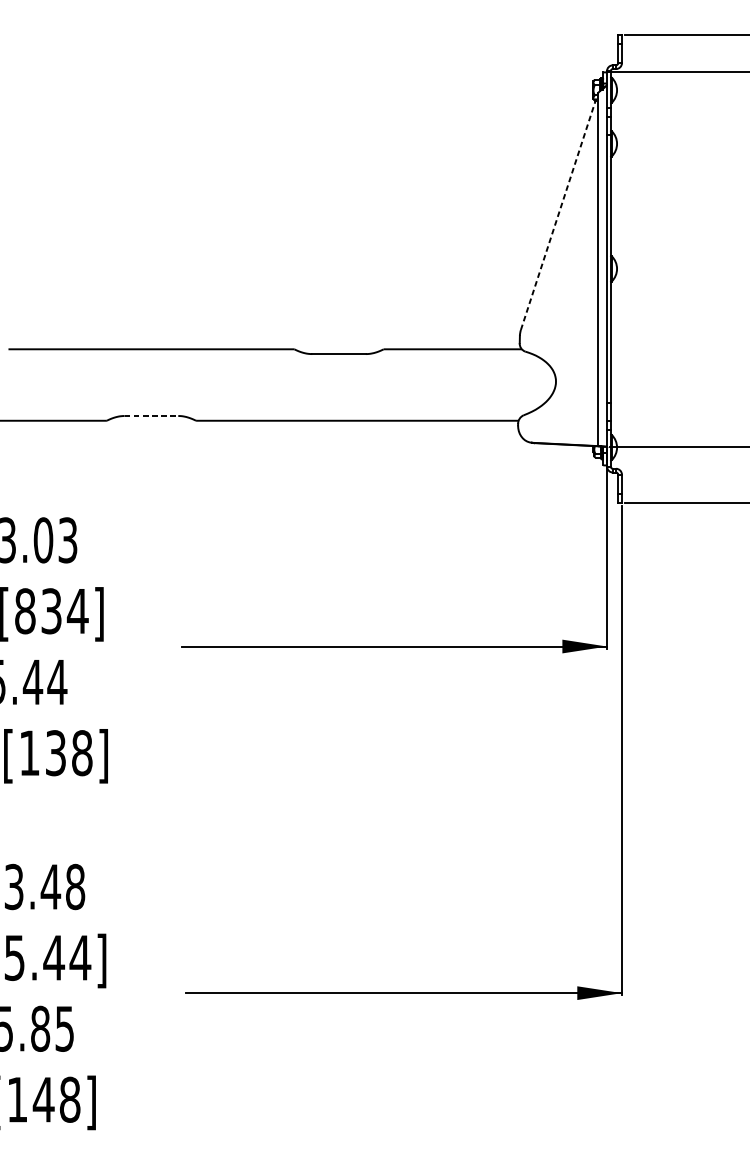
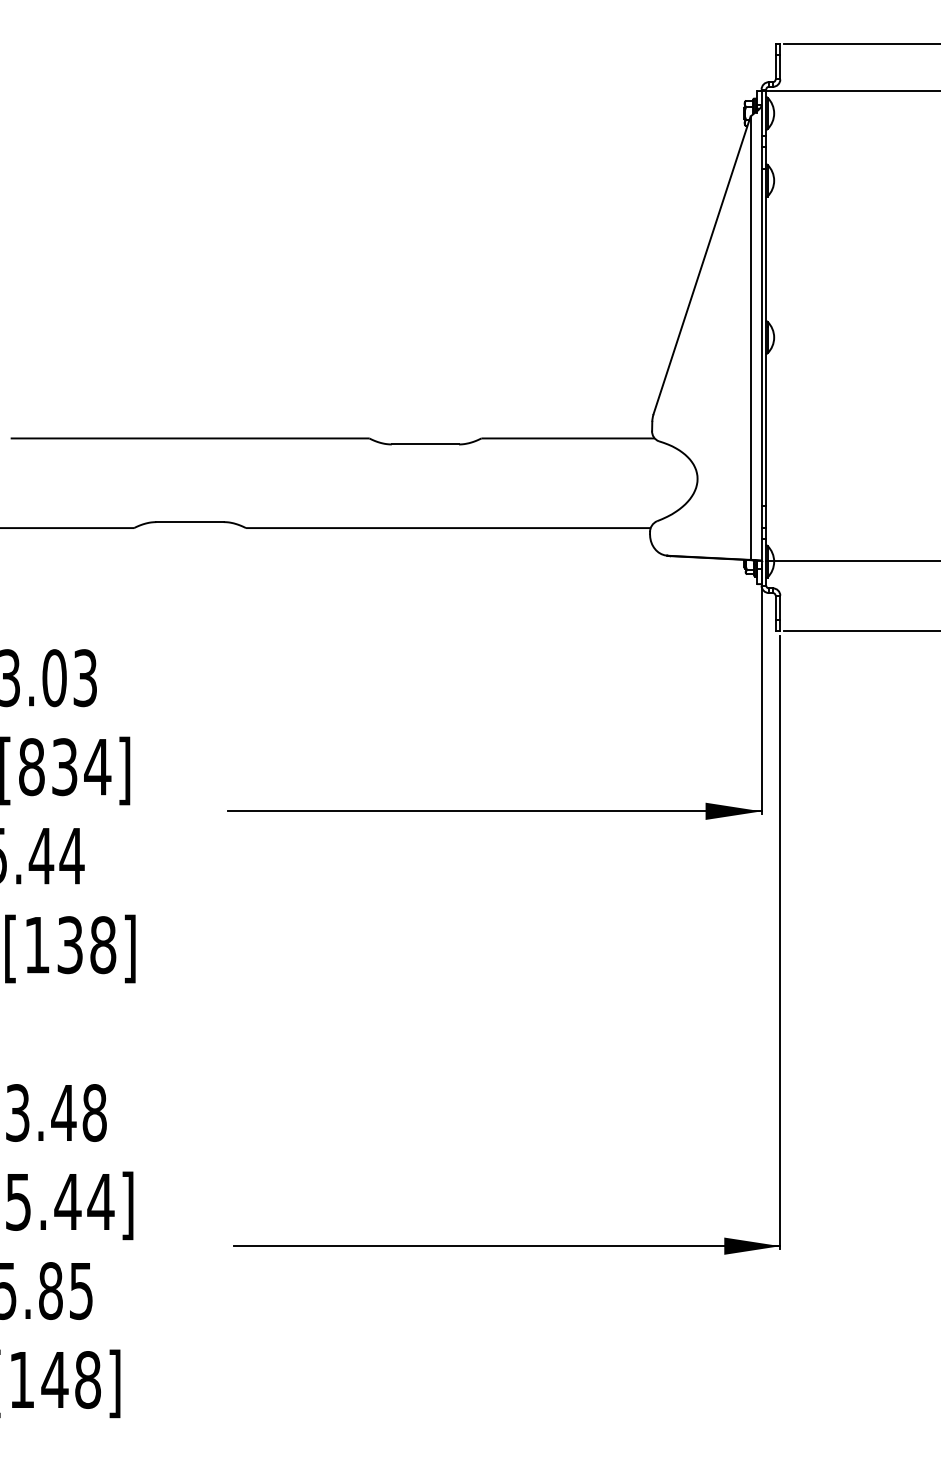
line: (559, 211) -> (702, 265), dashed -> solid
line: (151, 416) -> (190, 522), dashed -> solid

